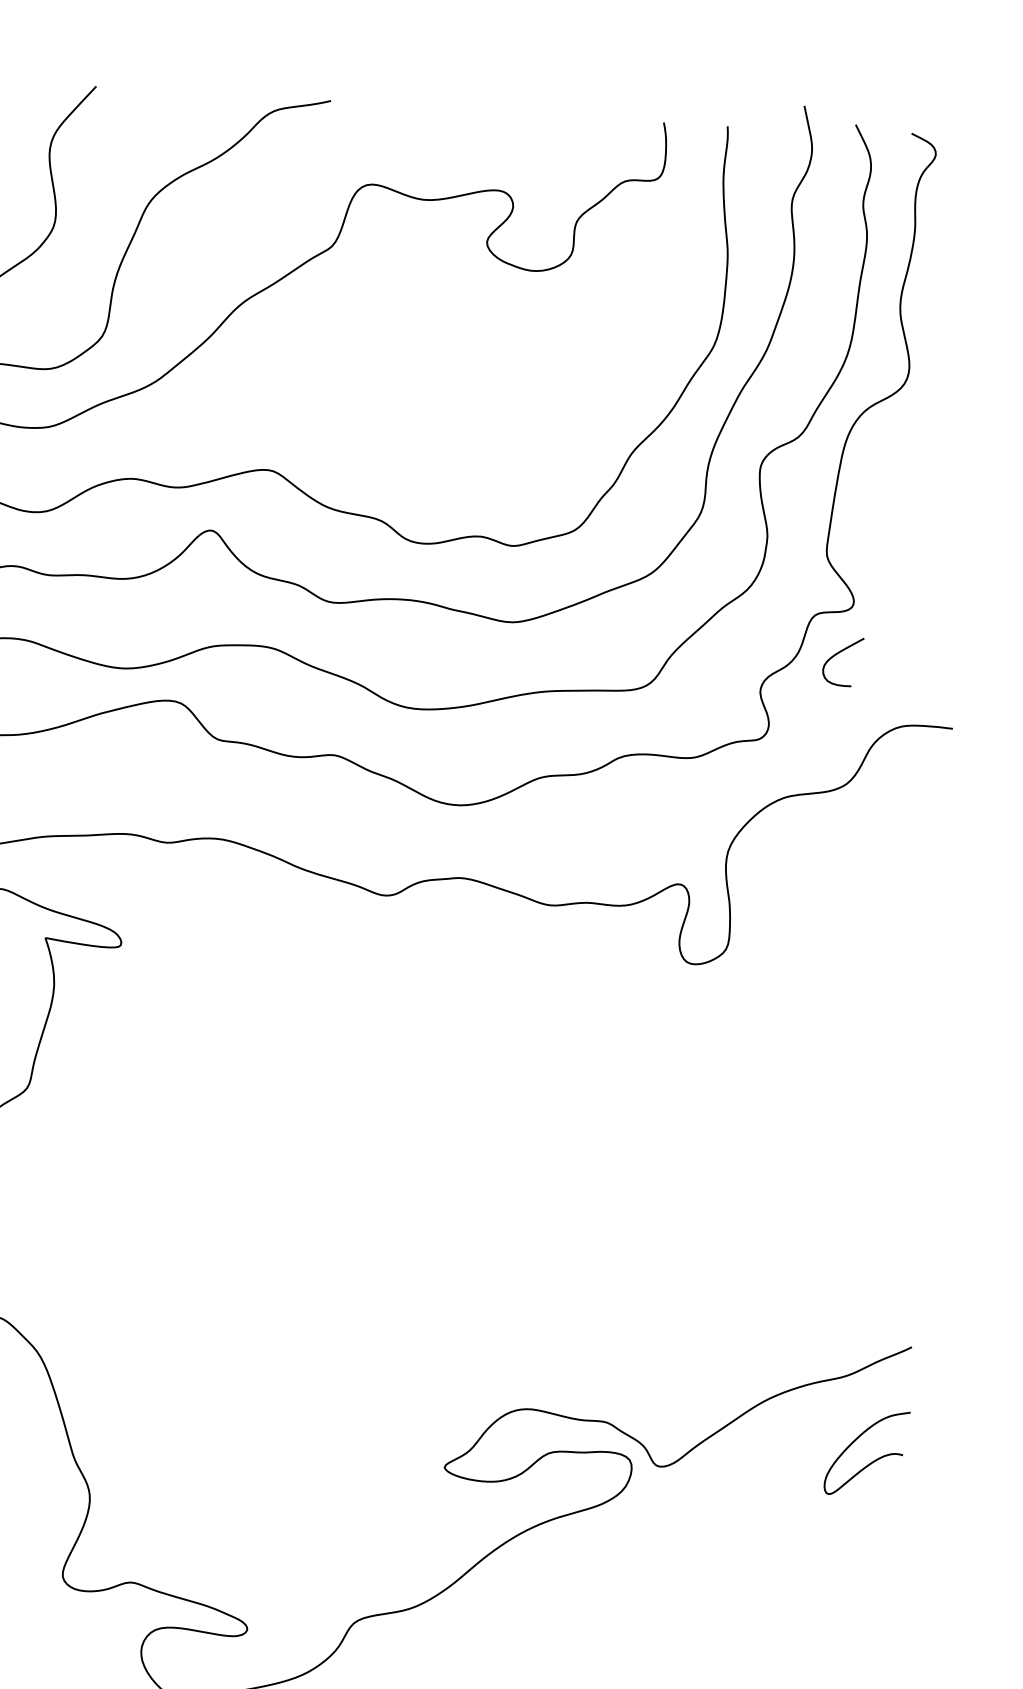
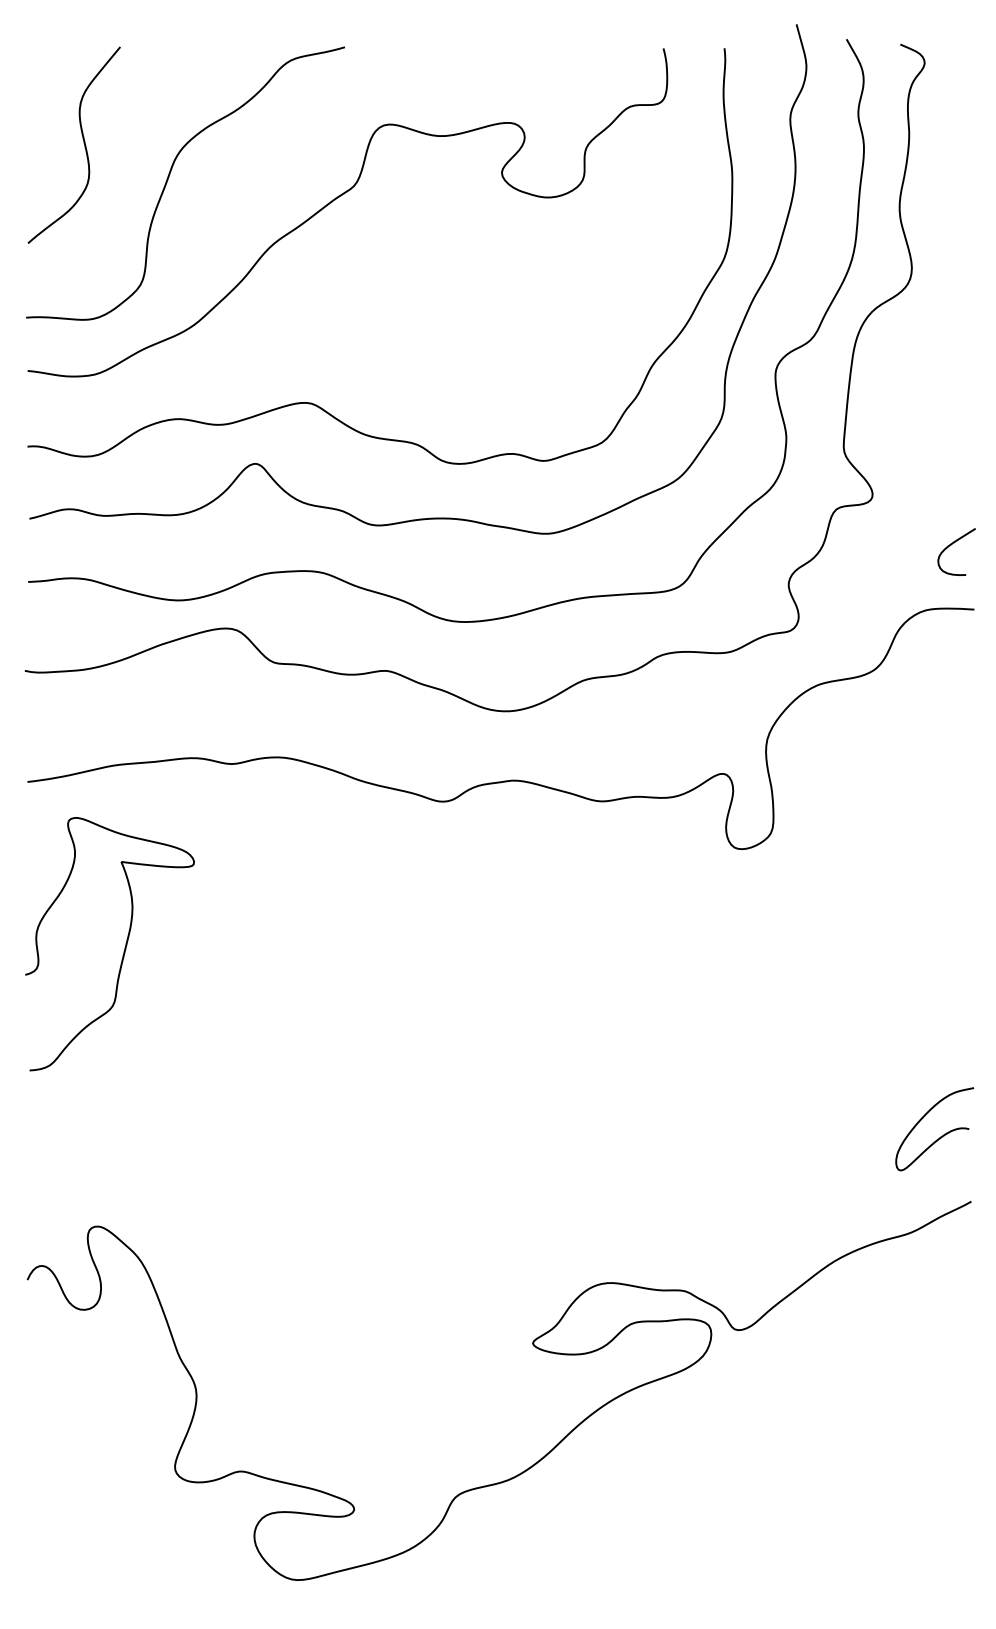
curve: (837, 654) -> (951, 545), moved
curve: (872, 1461) -> (940, 1136), moved

